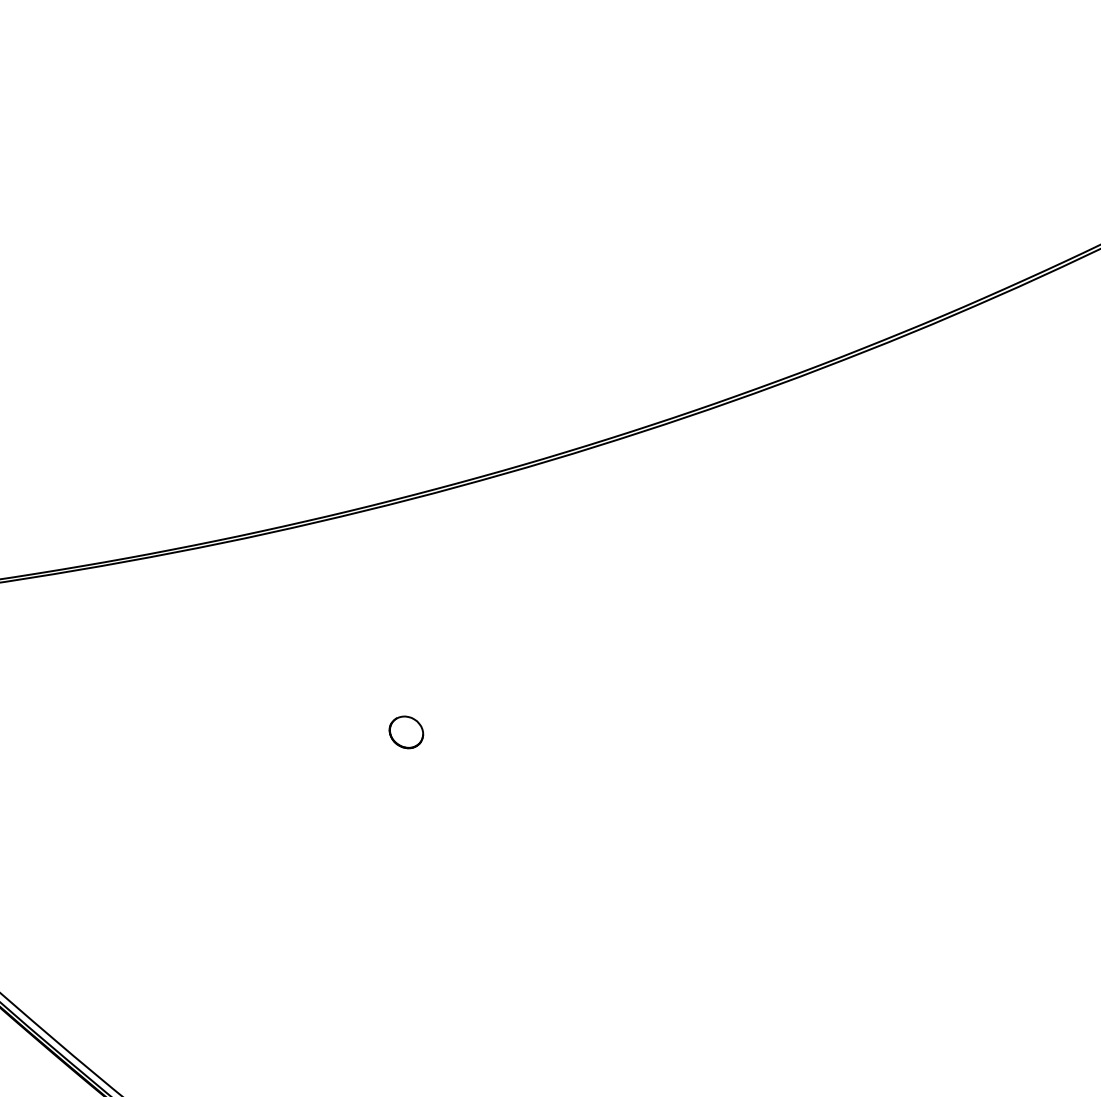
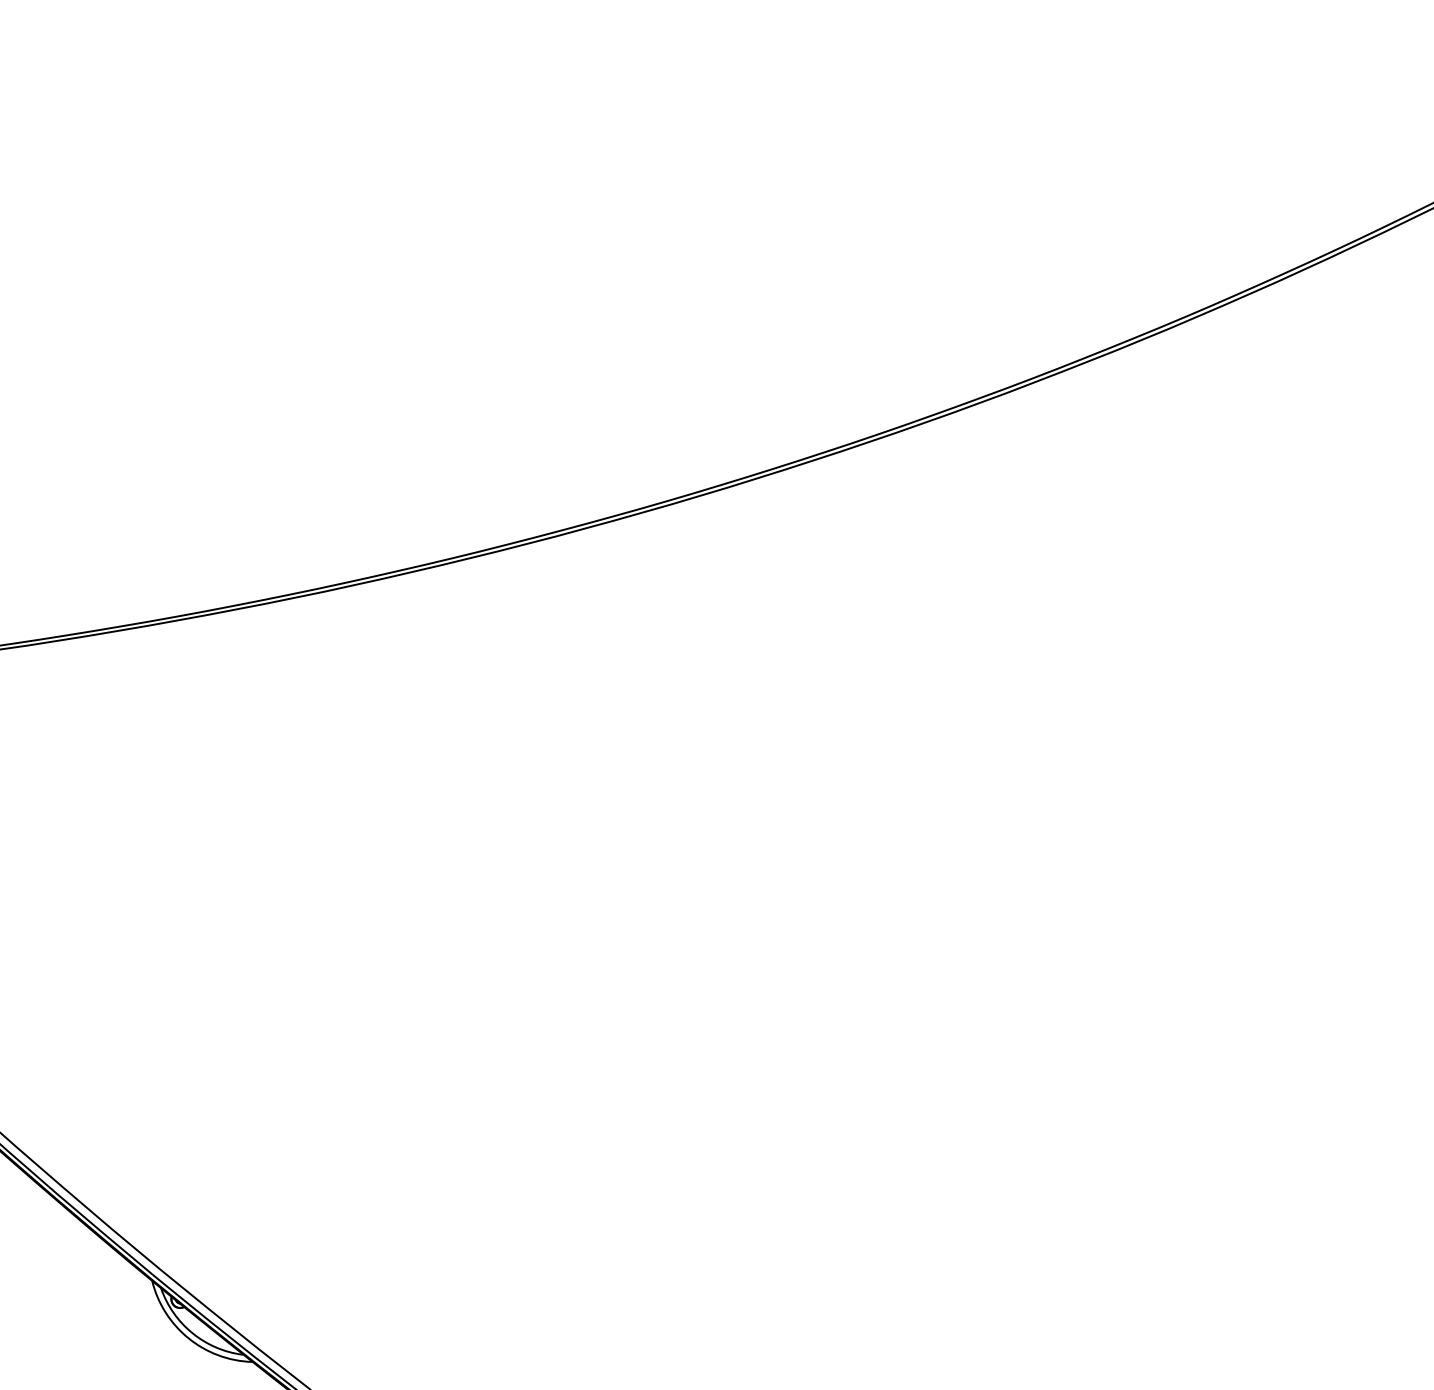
part: (406, 732) -> (522, 830), removed

